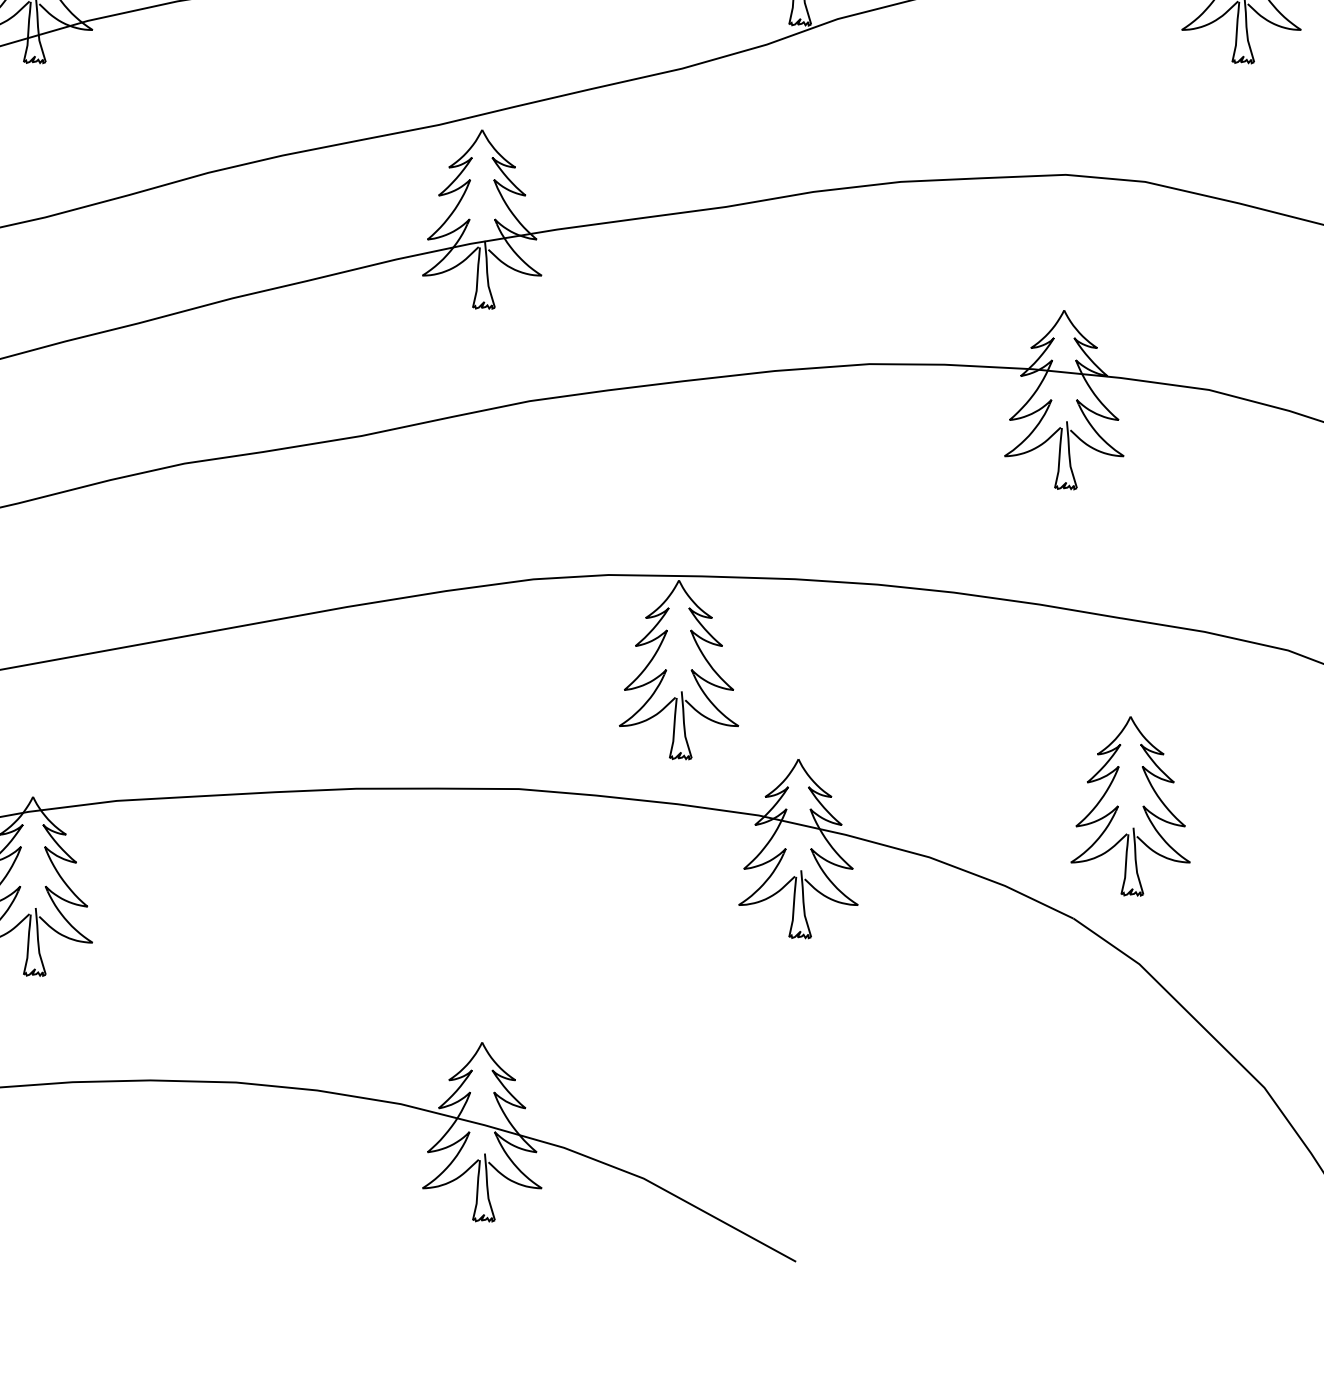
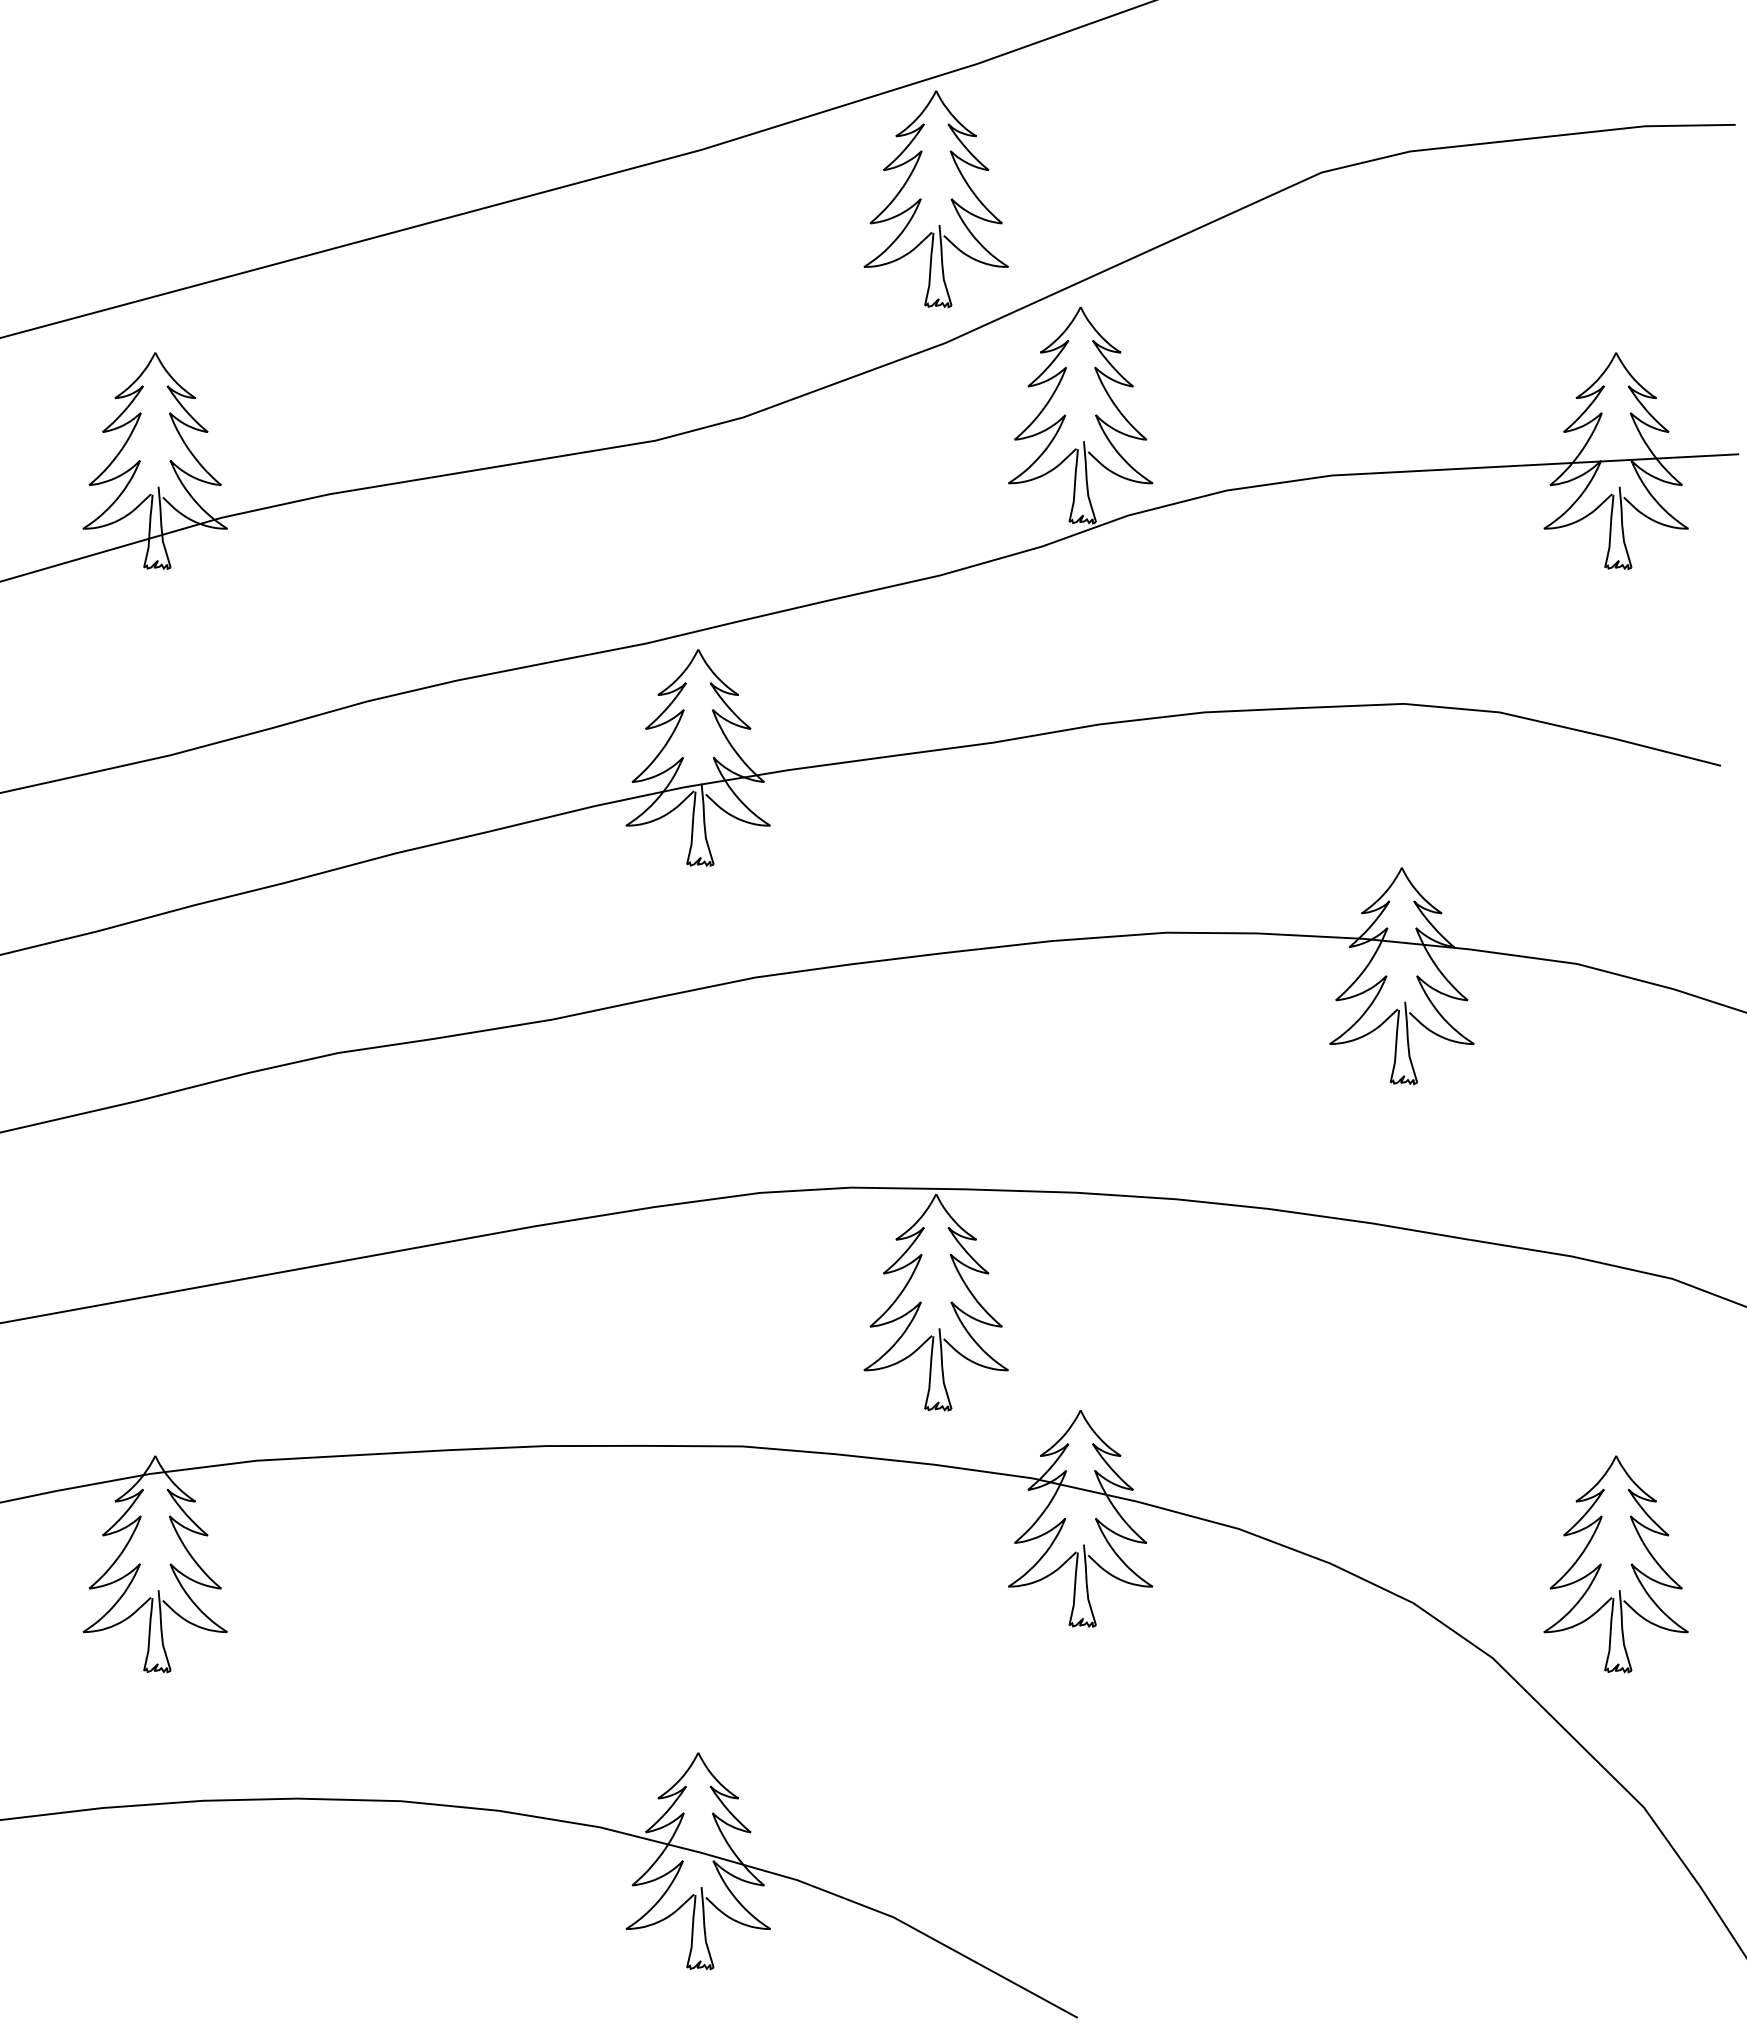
part: (1118, 806) -> (1601, 1564), moved

